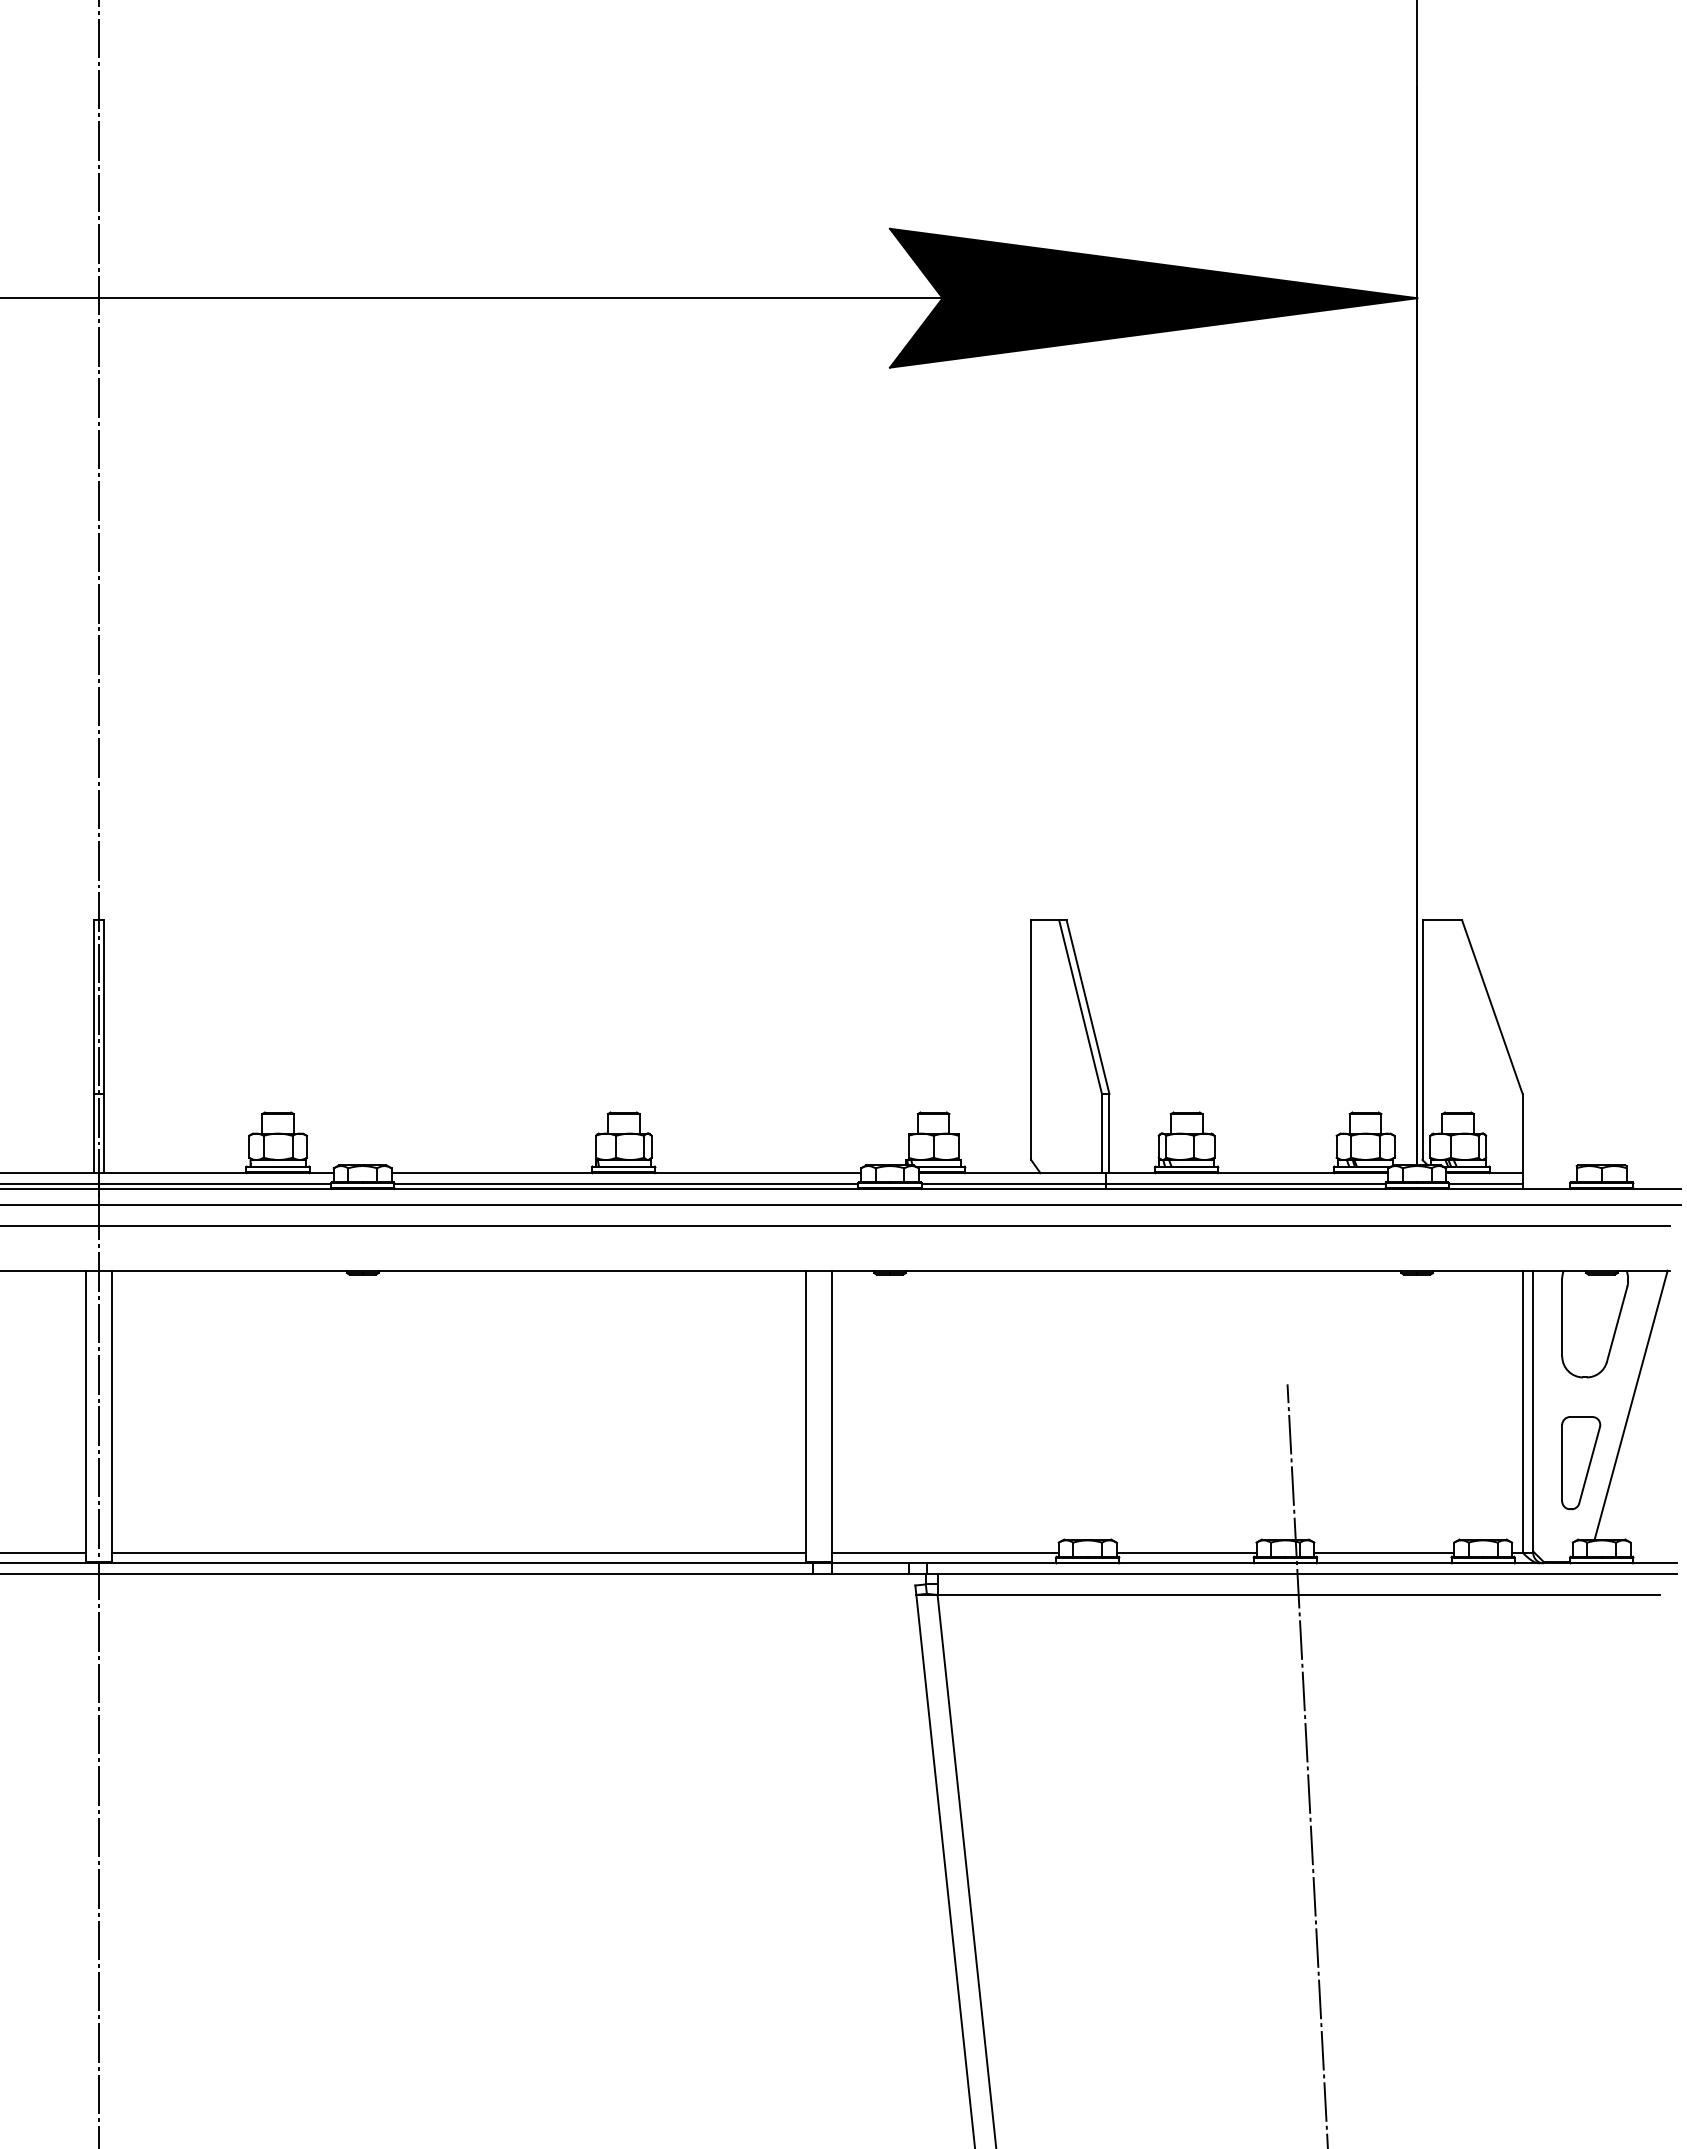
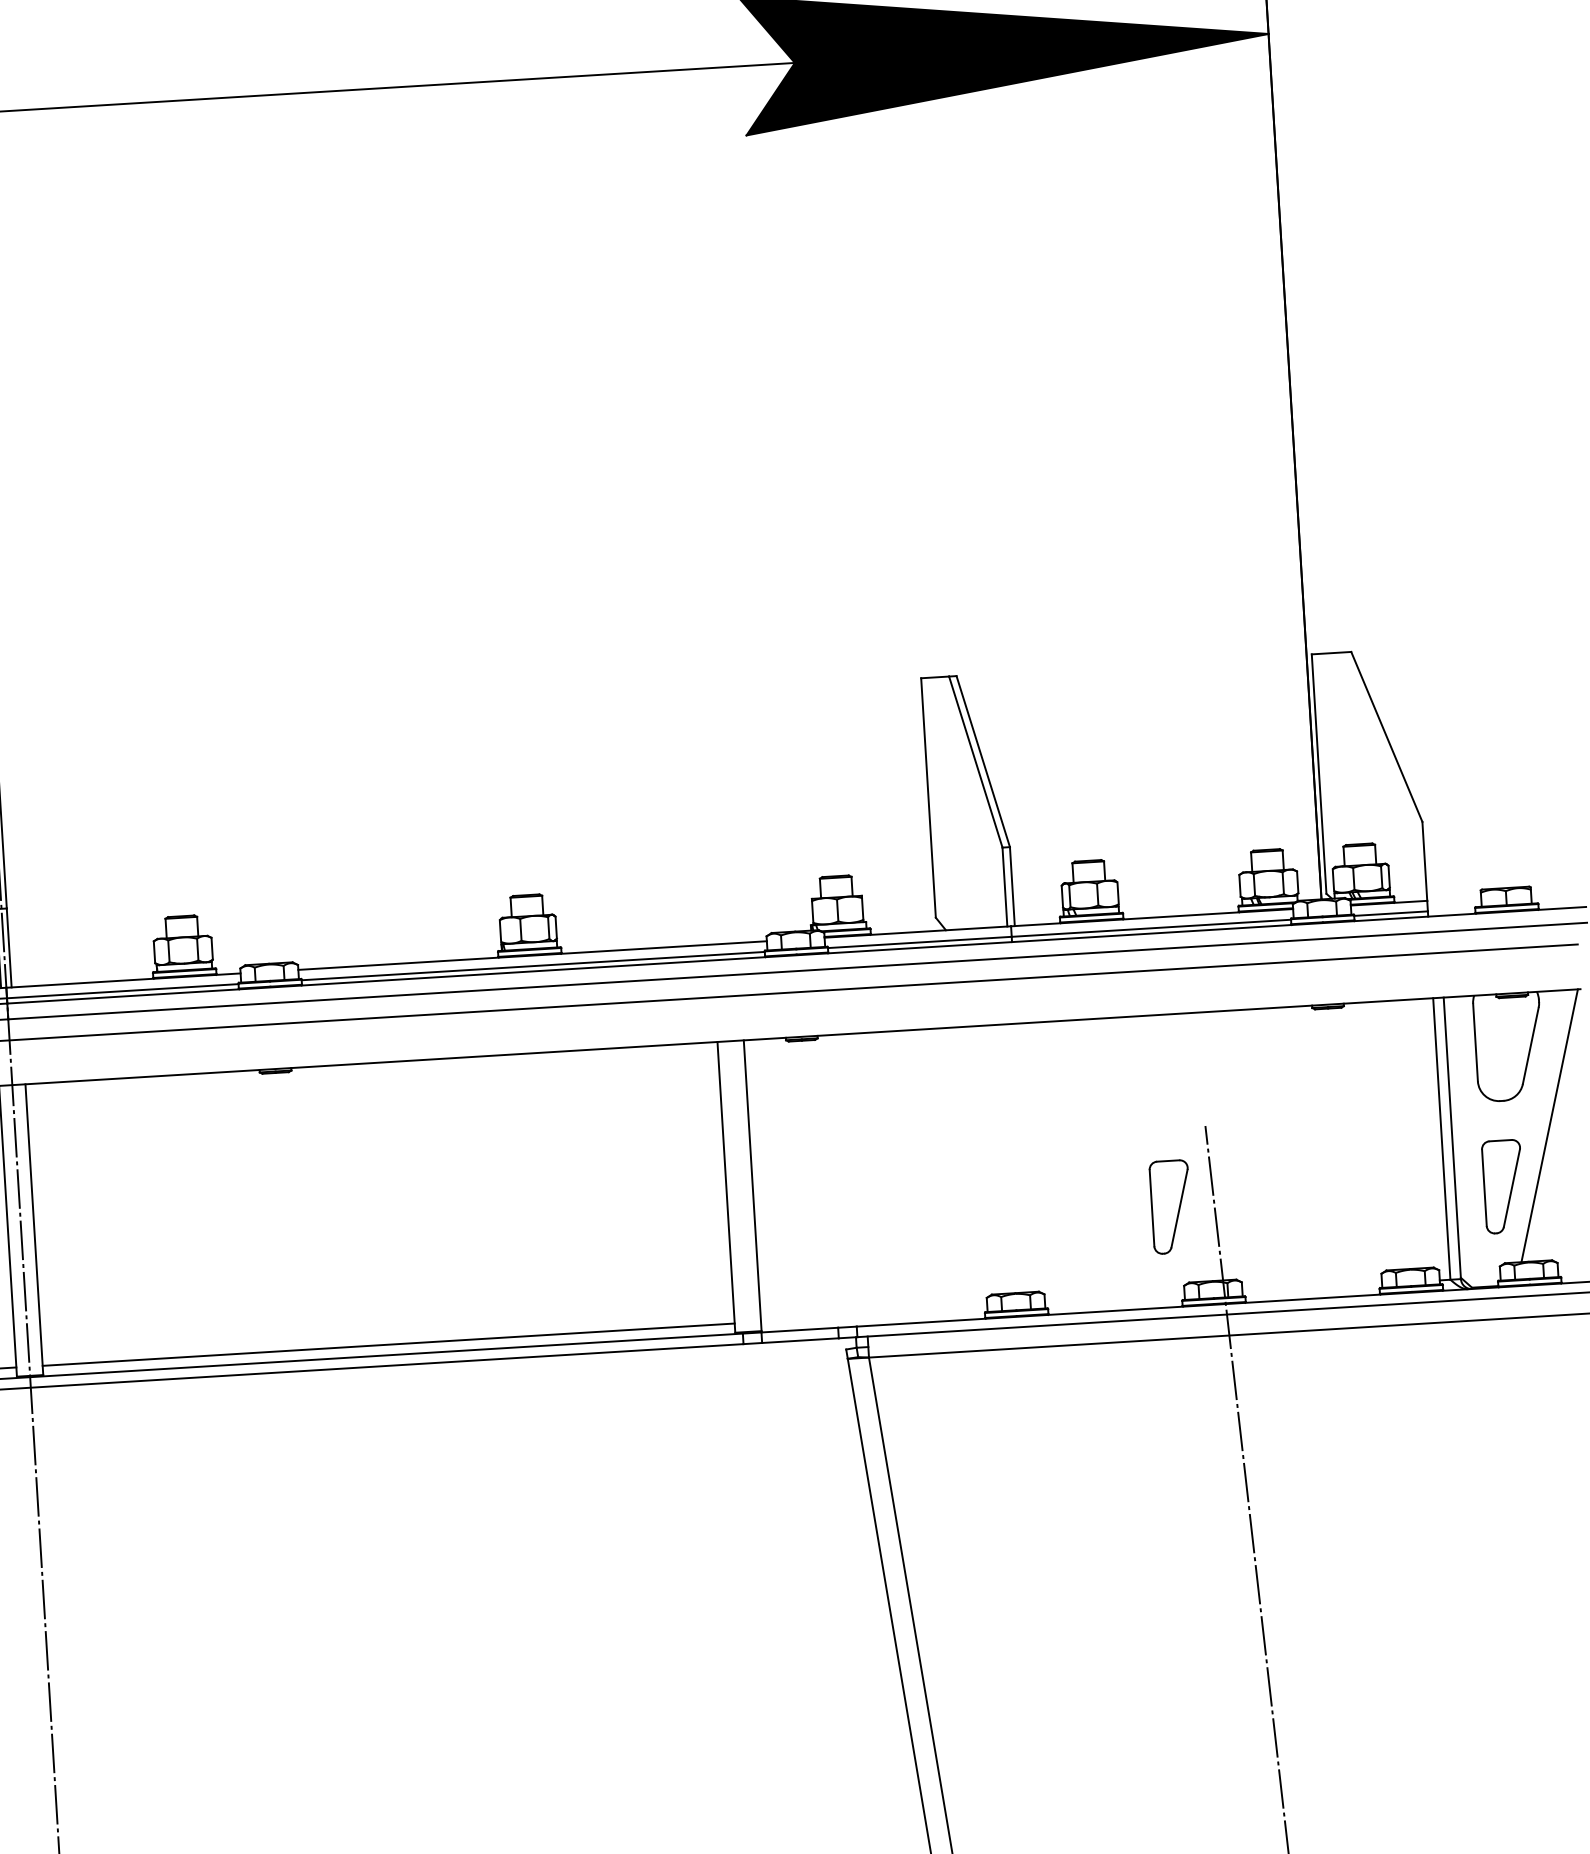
part: (1248, 1463) -> (1171, 1207), added
line: (945, 1552) -> (874, 1314), removed
line: (1186, 1552) -> (1114, 1299), removed
line: (1384, 1552) -> (1312, 1287), removed

